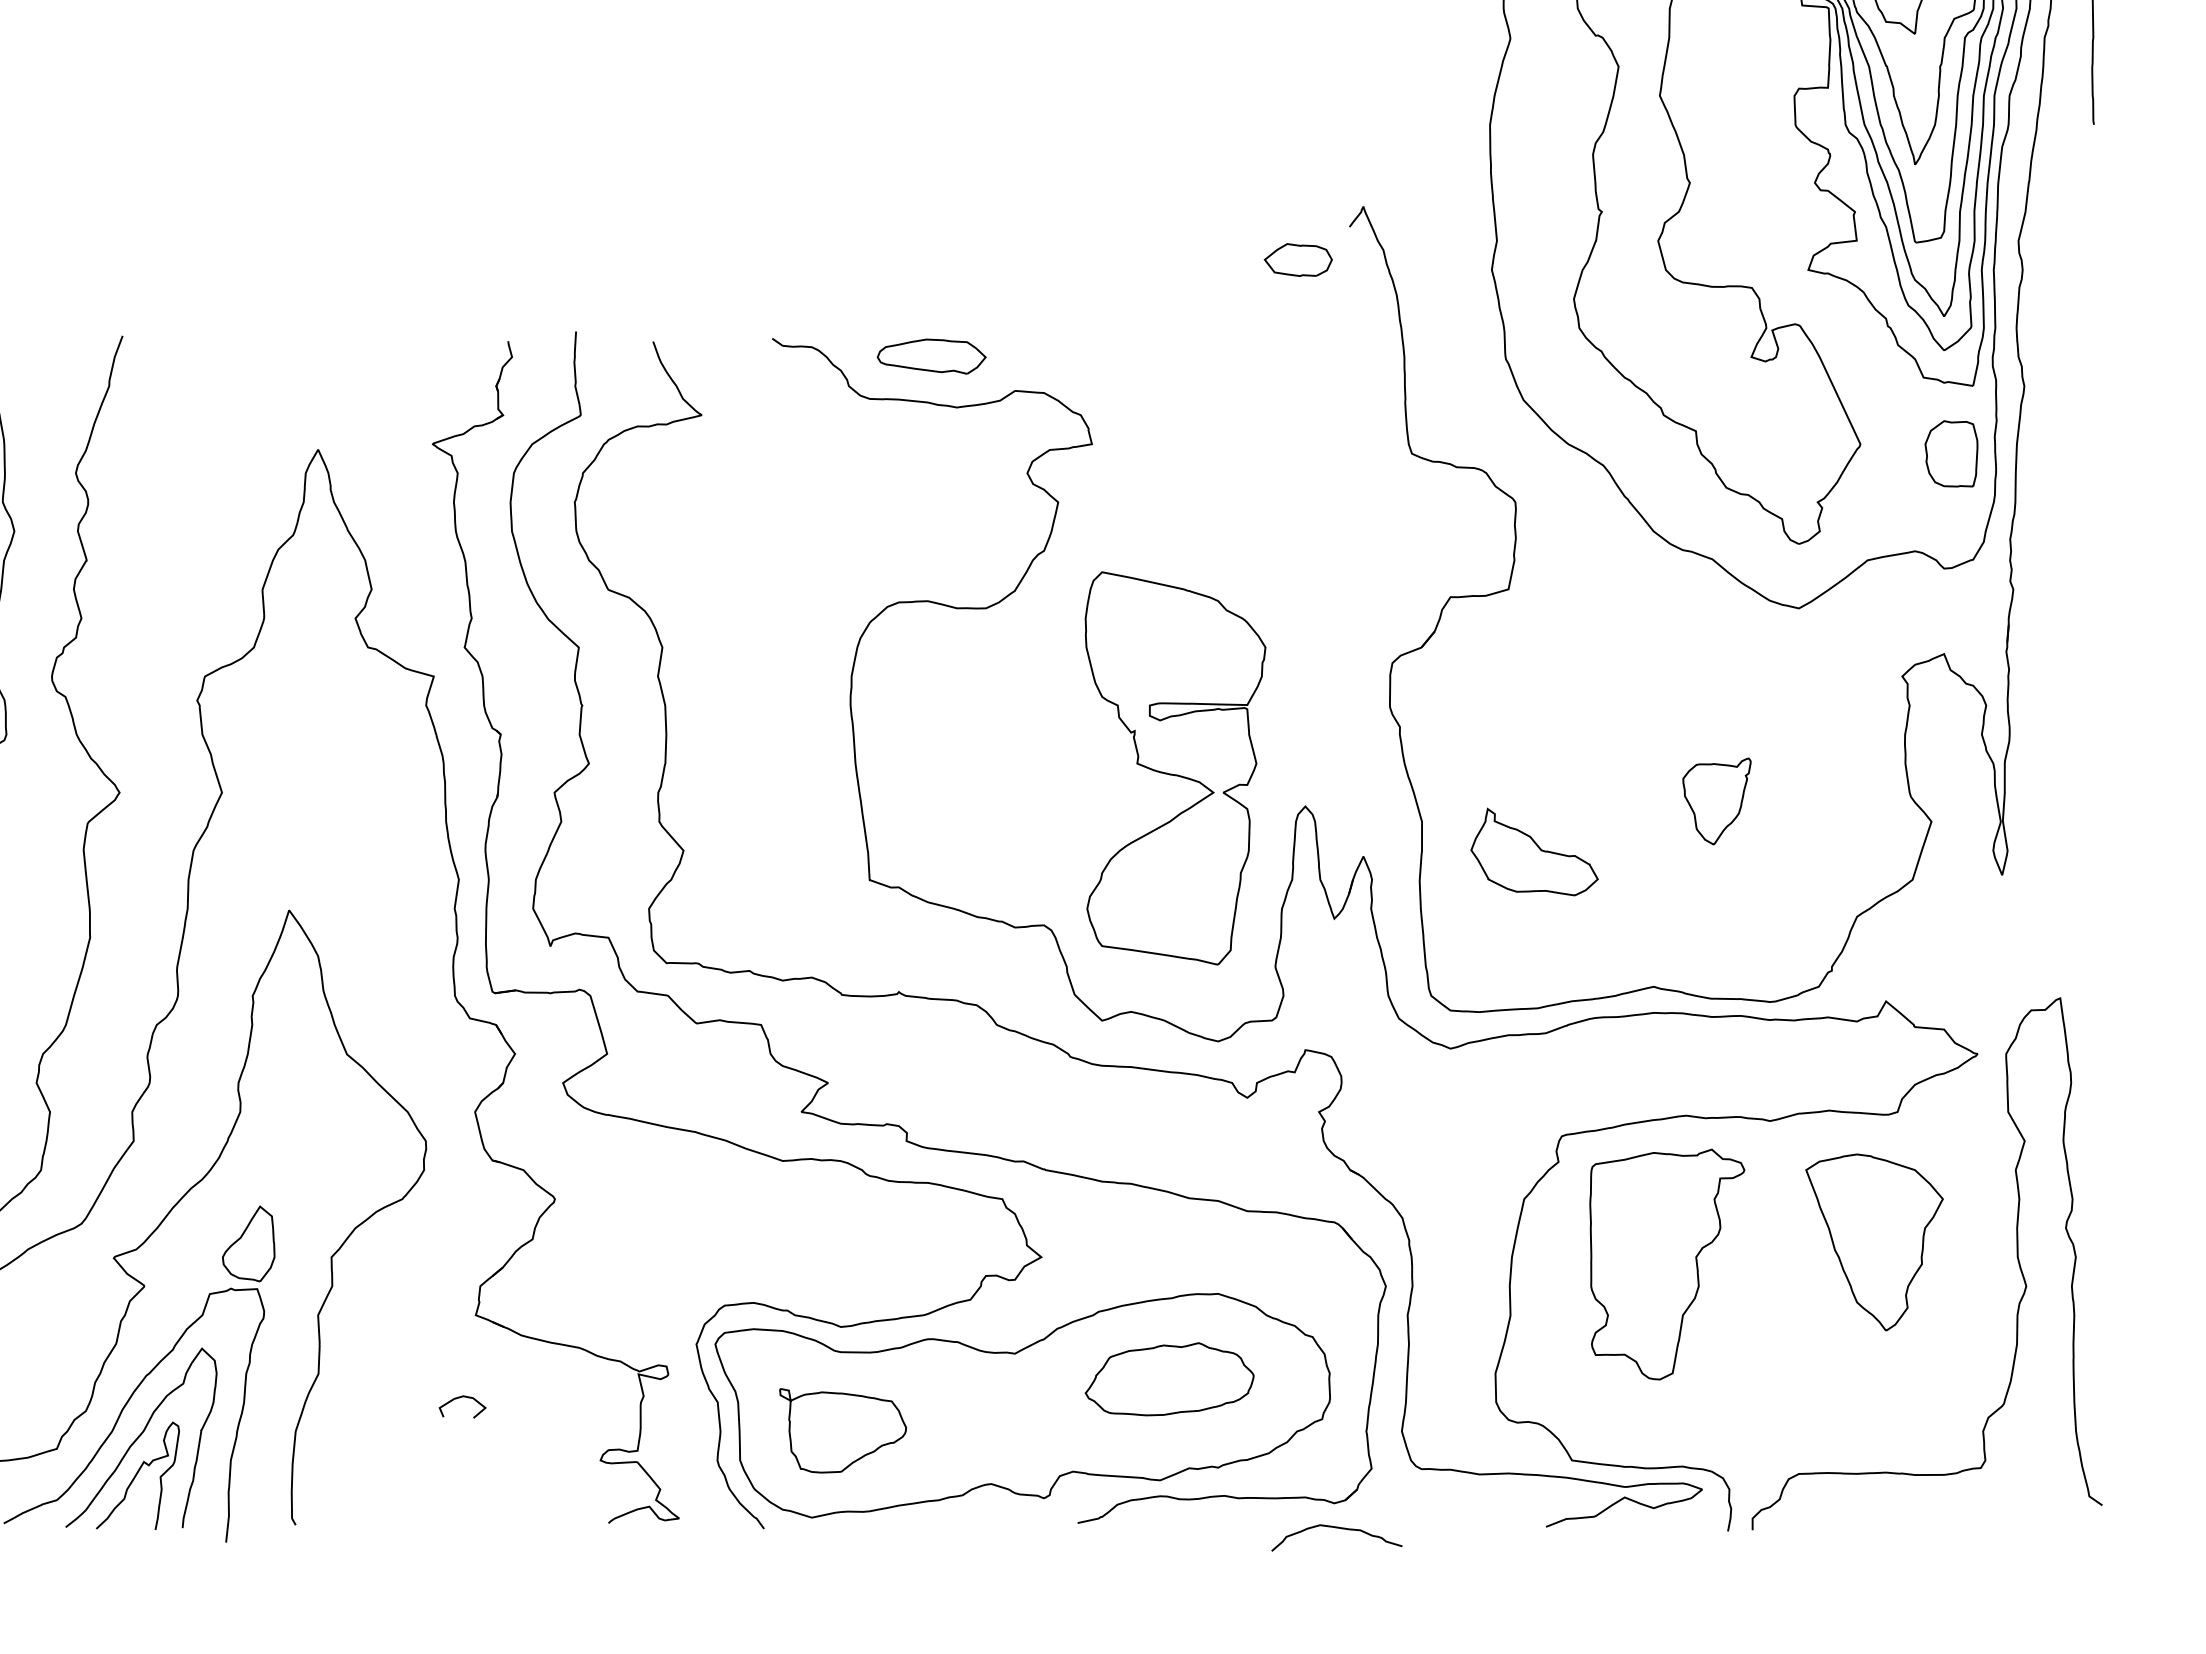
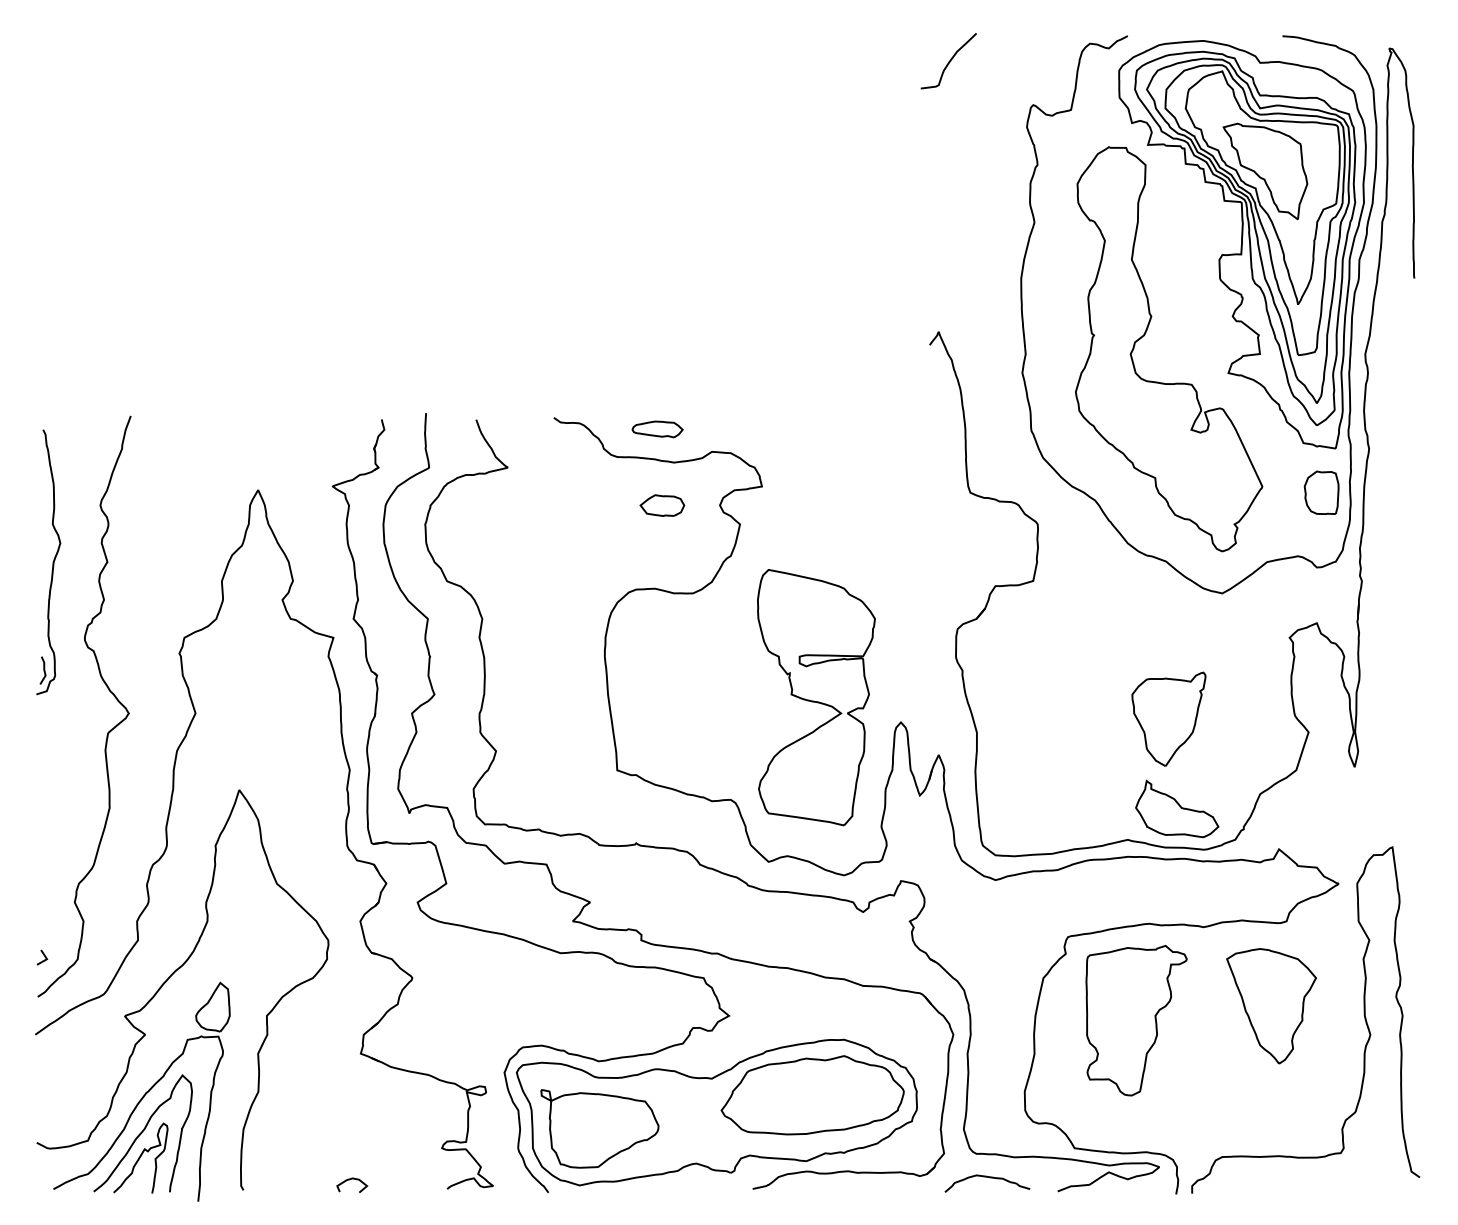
part: (1298, 259) -> (662, 505), moved
part: (931, 356) -> (657, 429), size x0.71
part: (1716, 800) -> (1168, 718), size x1.67
part: (1535, 851) -> (1177, 808), moved
part: (1169, 1379) -> (812, 1095), size x1.67
curve: (463, 1397) -> (352, 1179), moved
part: (842, 1430) -> (599, 1128), size x1.43
curve: (1339, 1529) -> (989, 1178), moved

